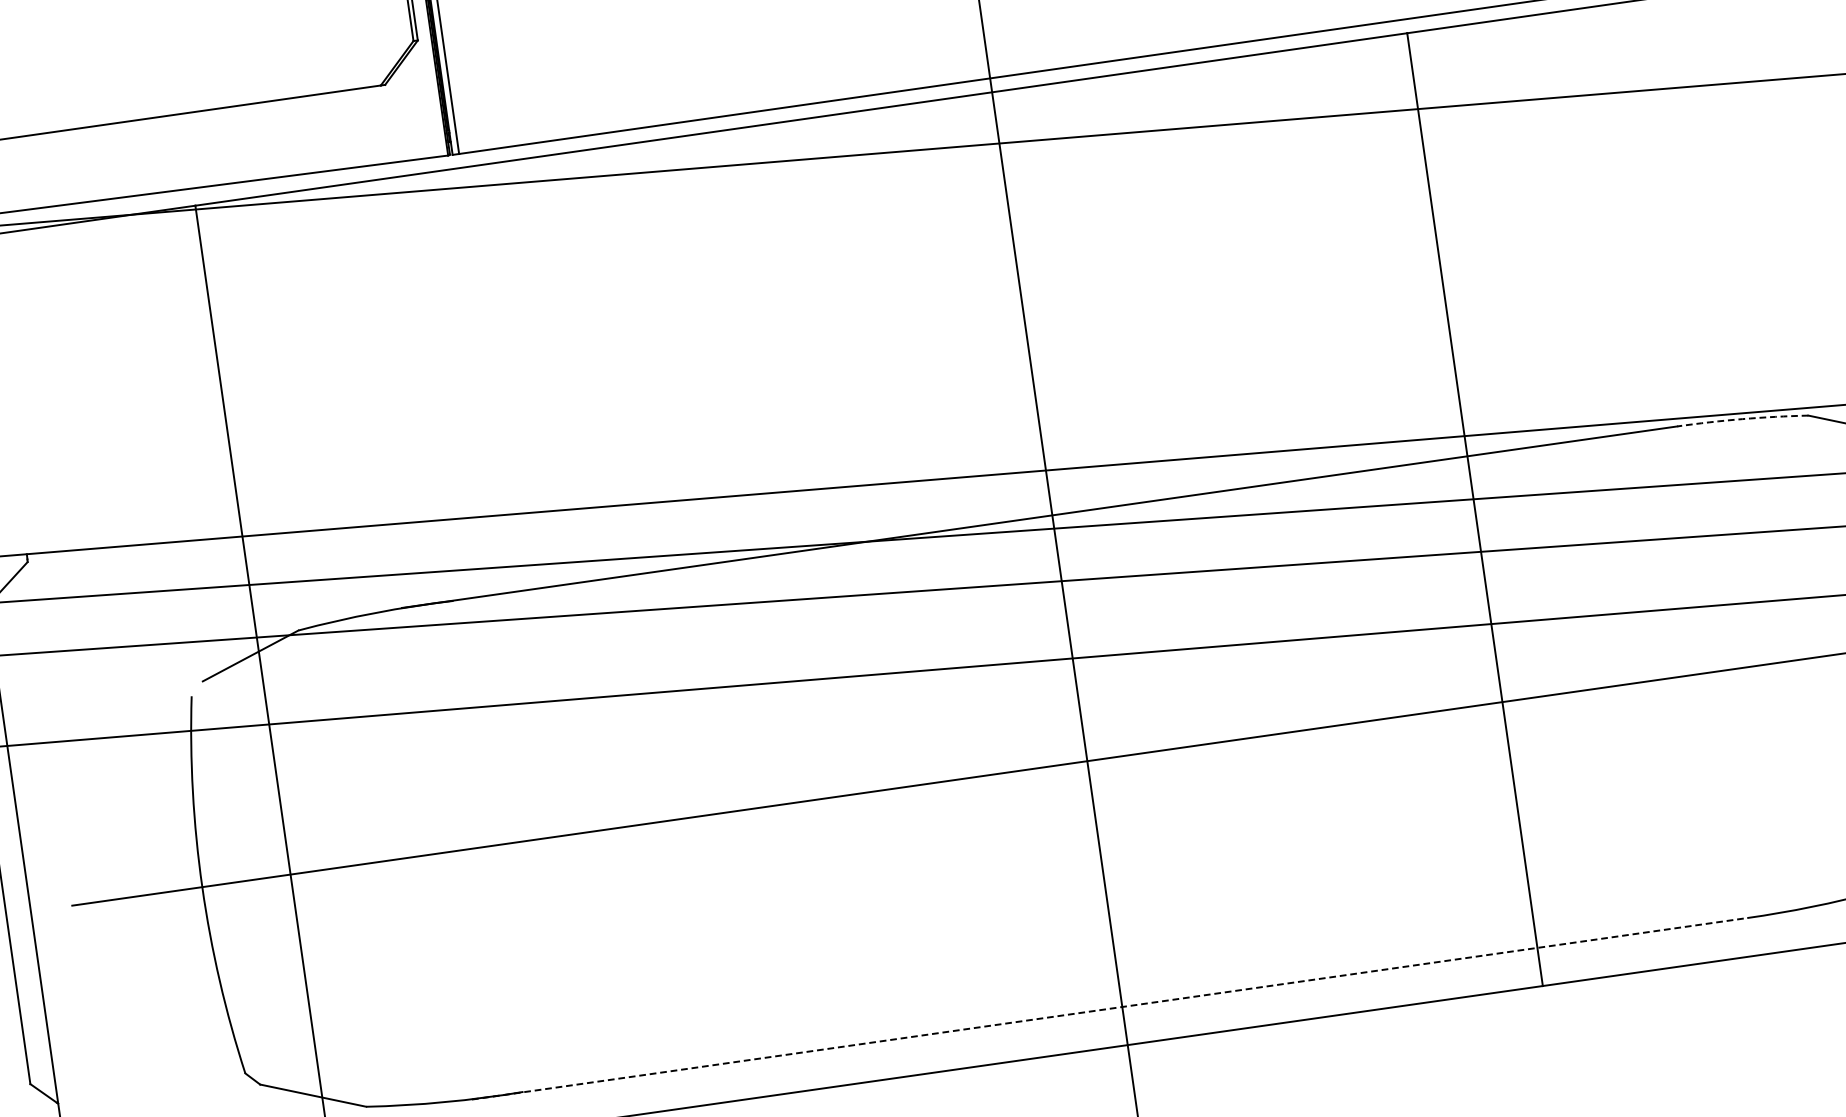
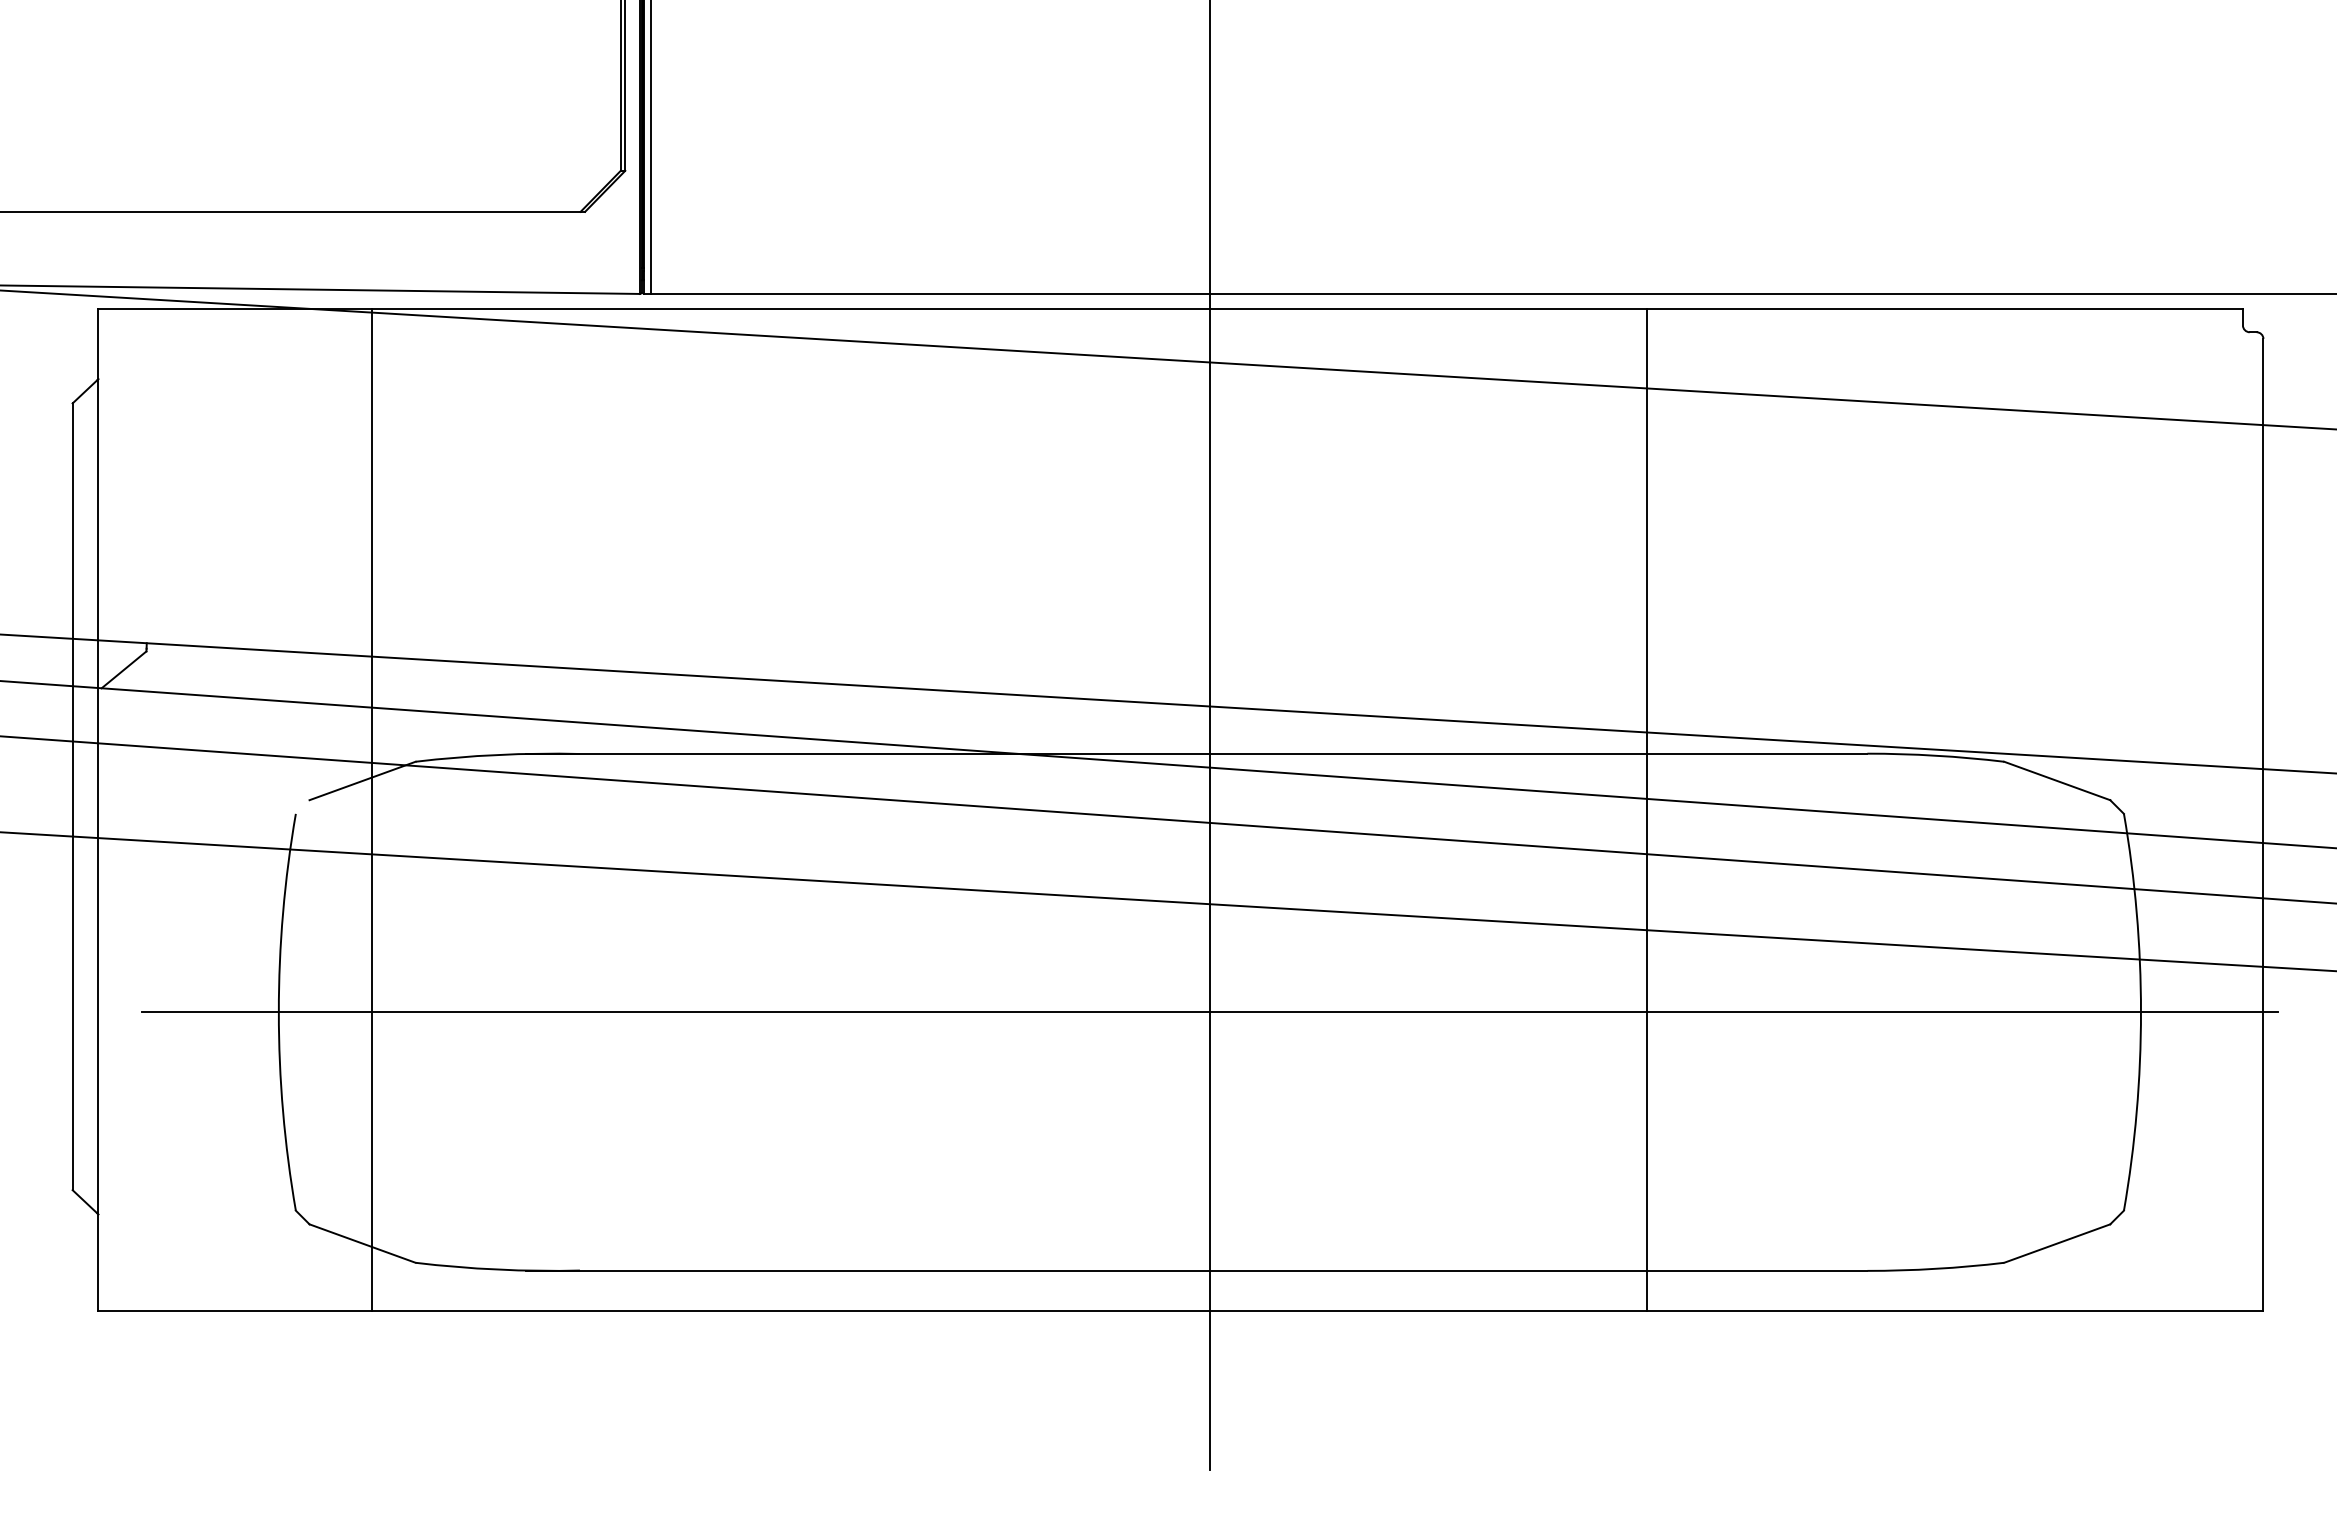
arc: (1742, 418) -> (1935, 755), dashed -> solid
line: (1109, 1008) -> (1196, 1270), dashed -> solid

